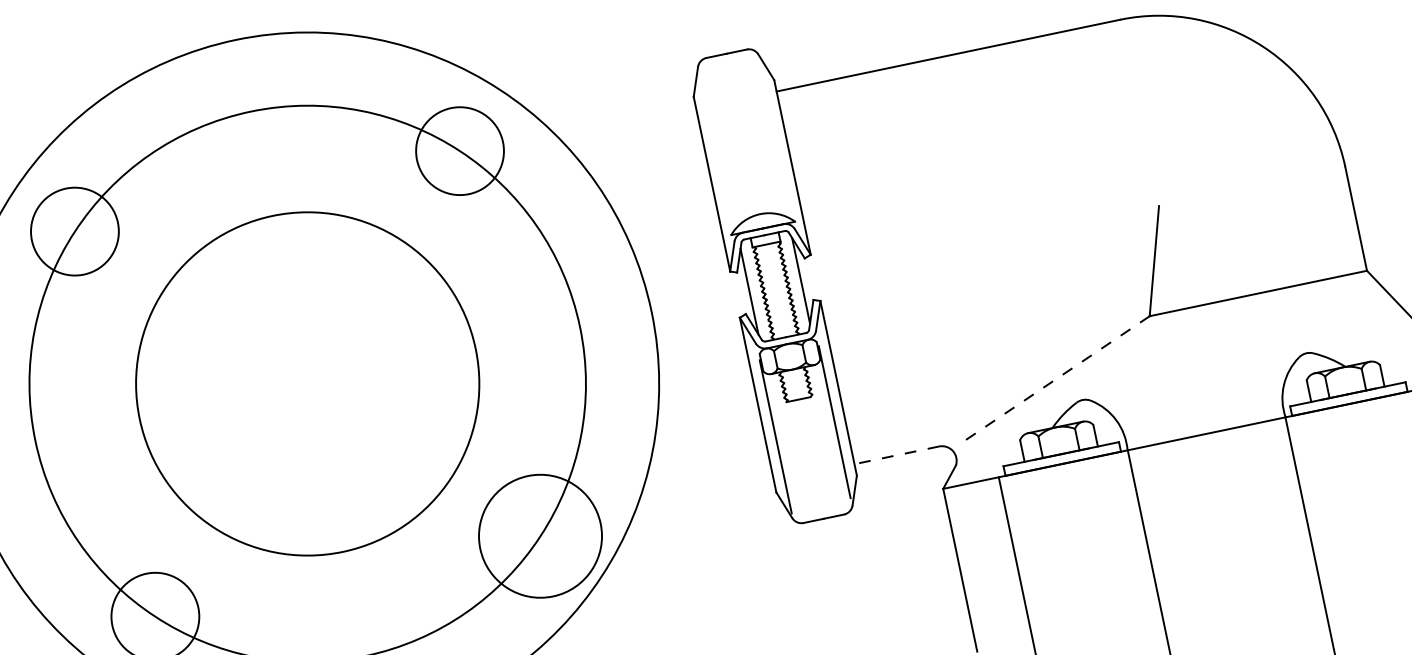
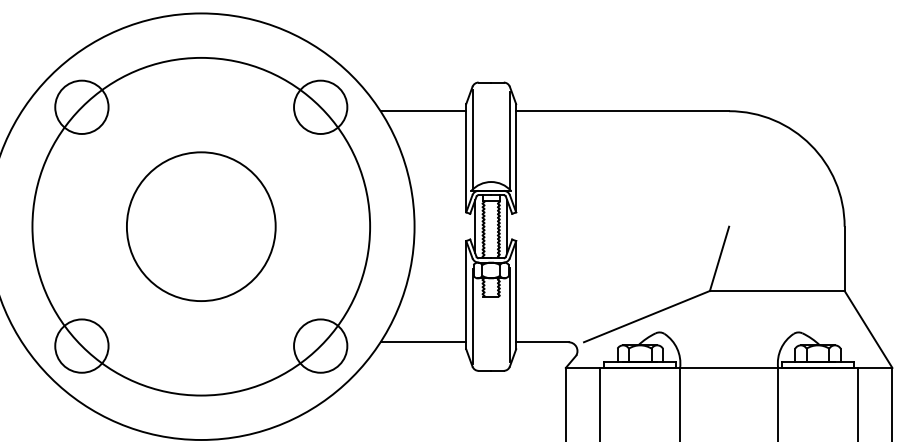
line: (627, 123) -> (423, 111), added
line: (775, 139) -> (509, 139), added
line: (715, 150) -> (472, 138), added
line: (1056, 378) -> (646, 316), dashed -> solid
circle: (306, 383) -> (200, 226), size x0.71
line: (895, 456) -> (541, 342), dashed -> solid
line: (705, 495) -> (423, 342), added
circle: (539, 535) -> (320, 345), size x0.71

